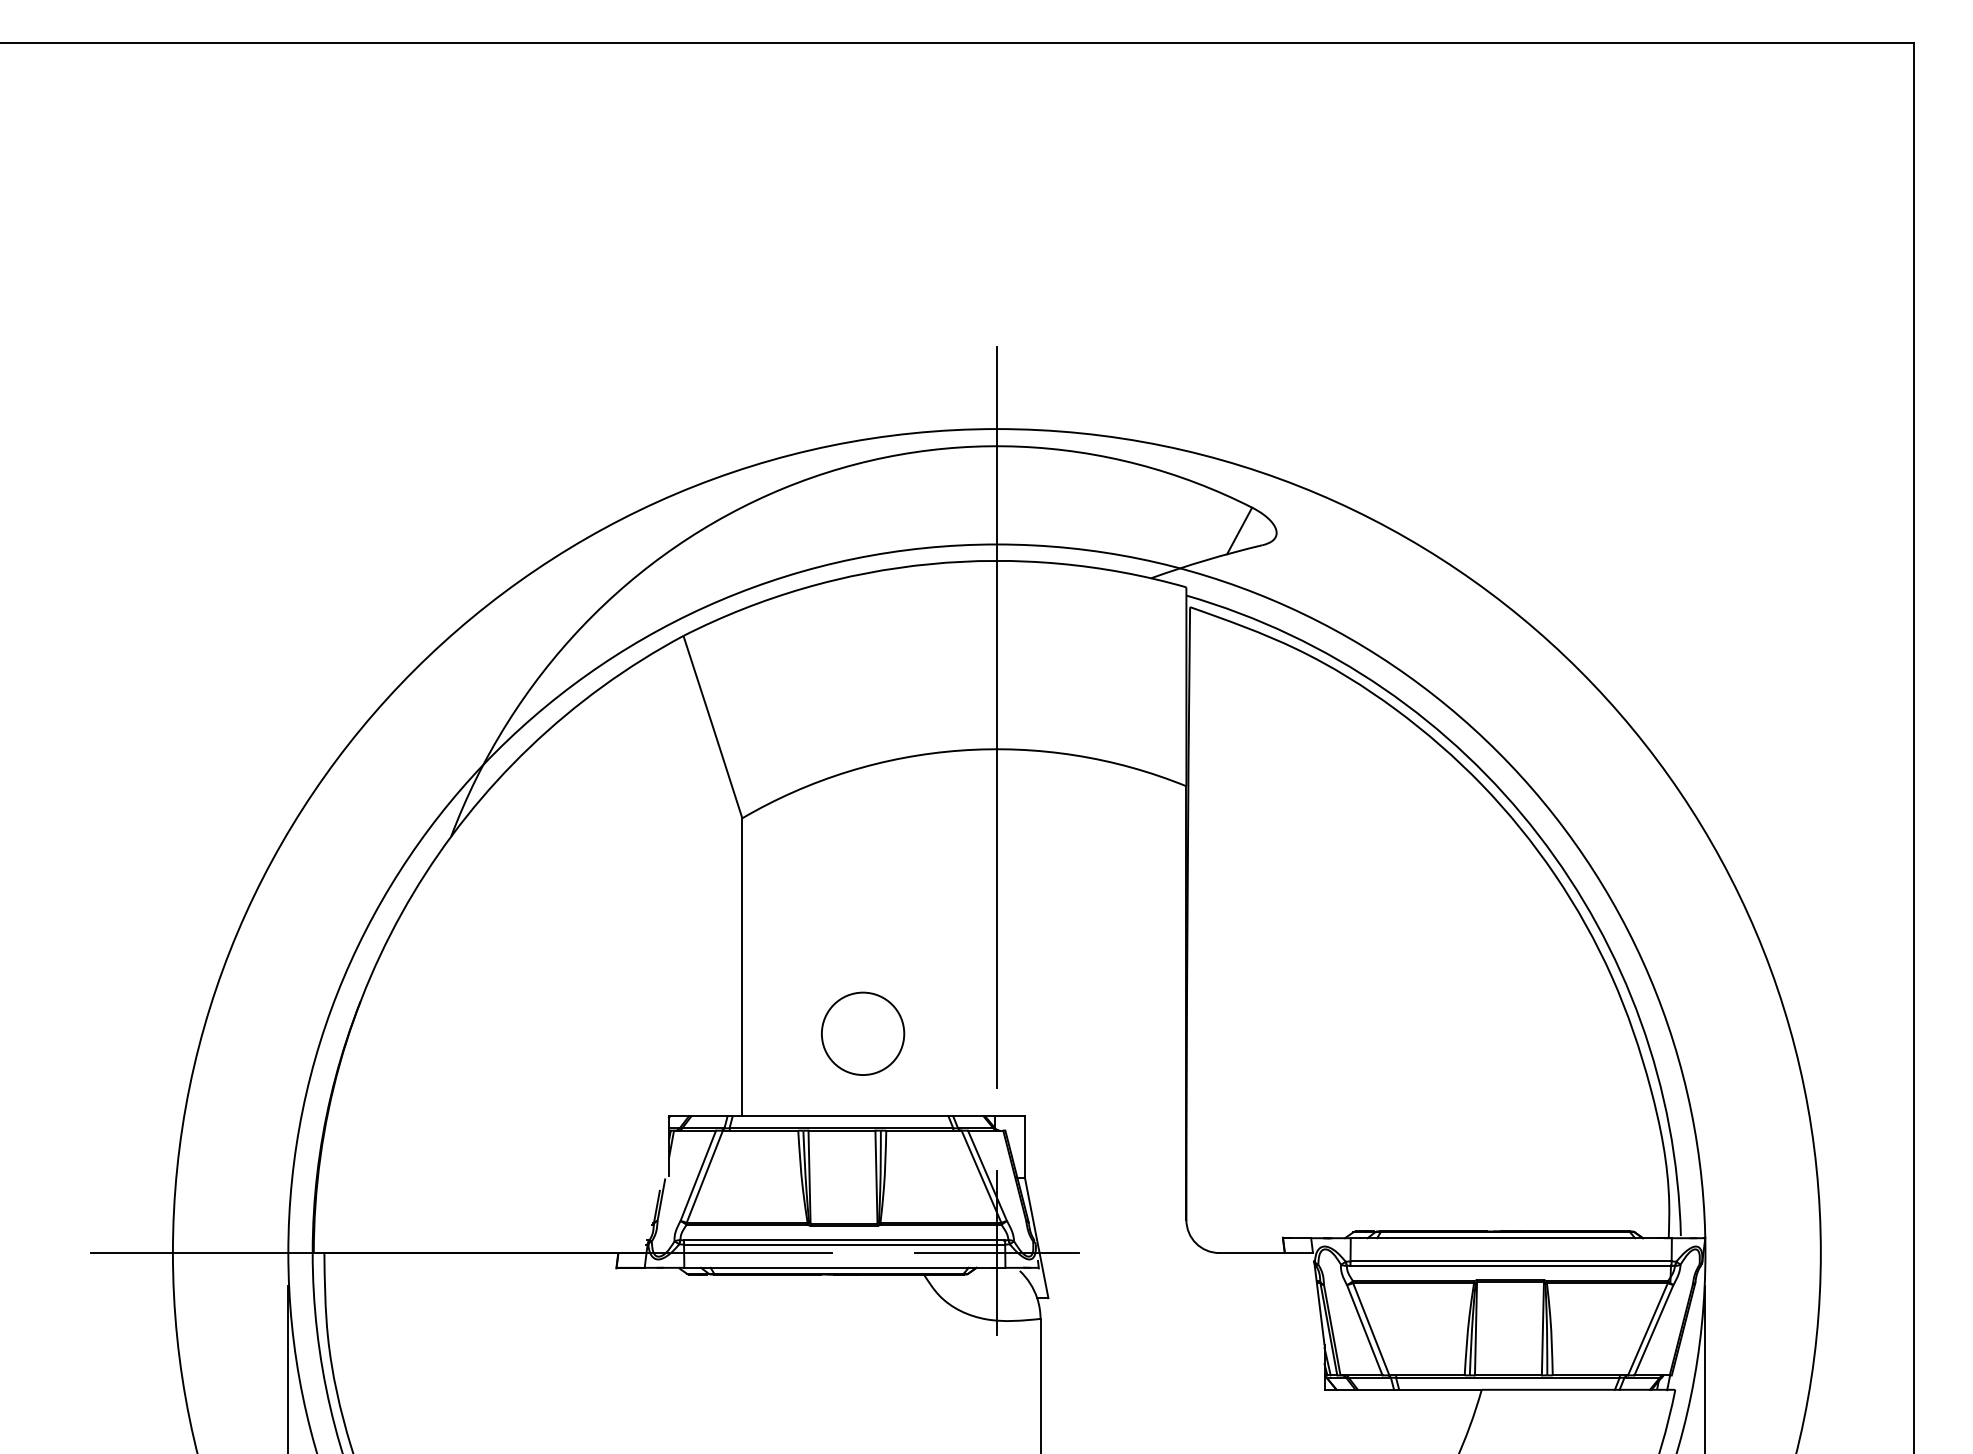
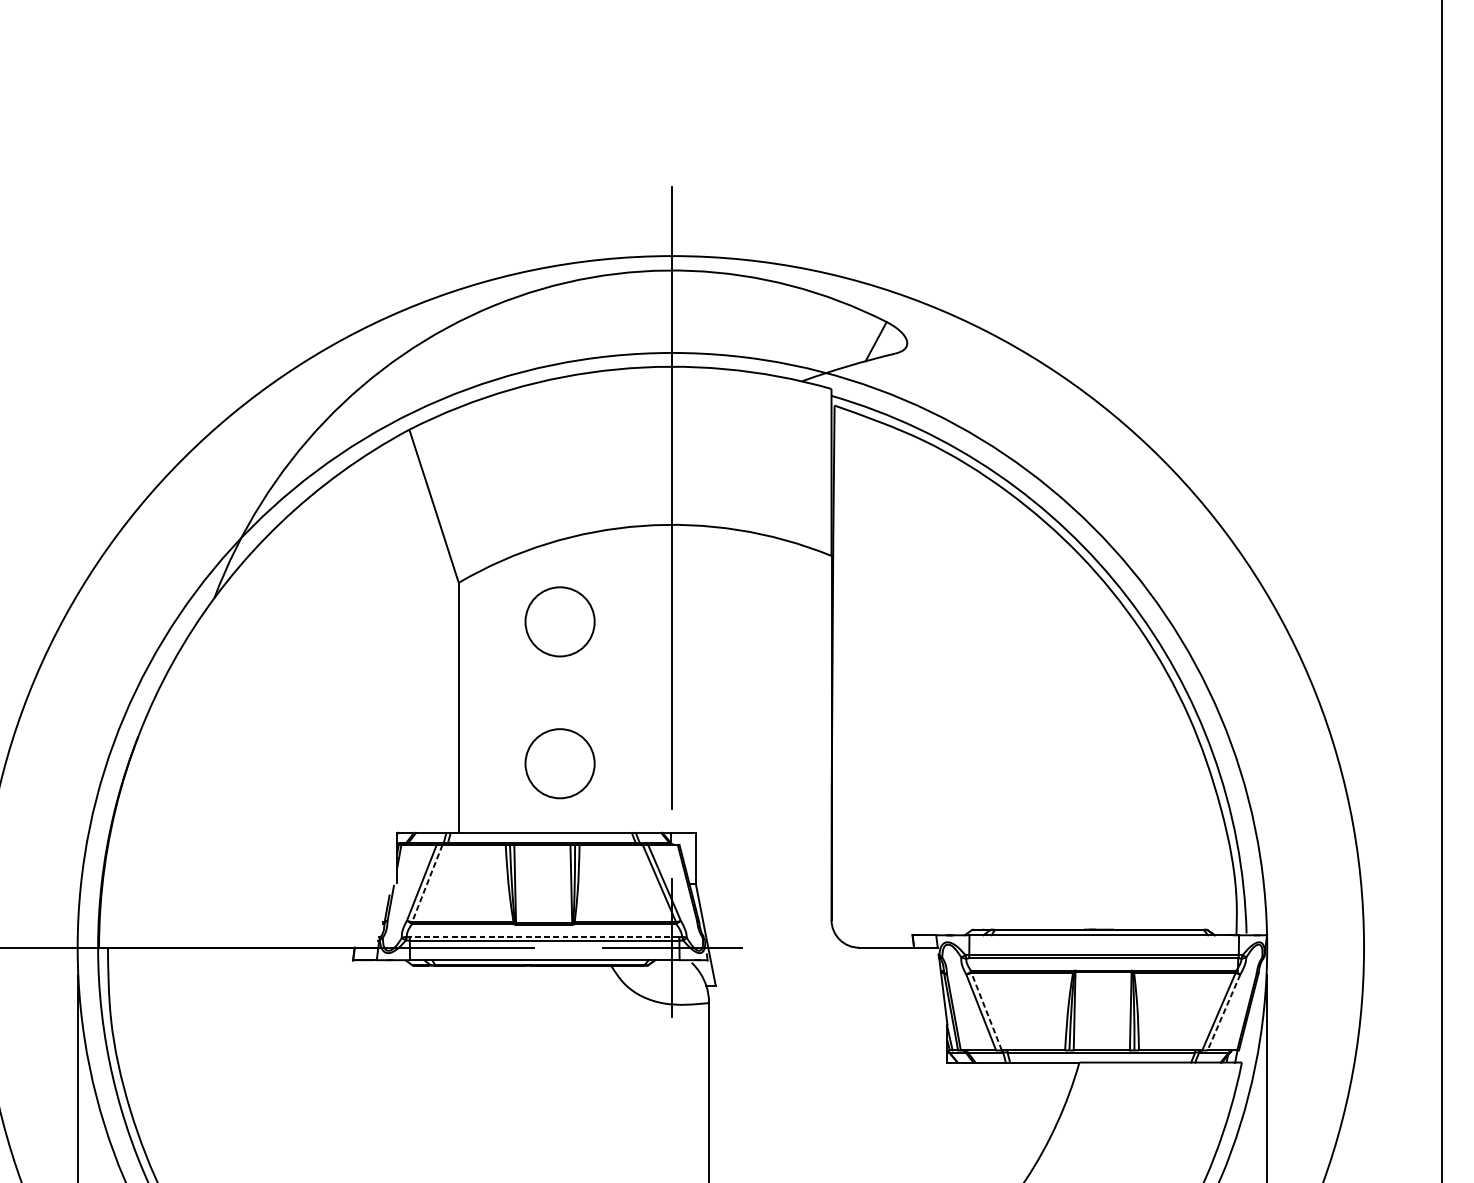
circle: (863, 864) -> (560, 621), added
line: (704, 1176) -> (427, 883), solid -> dashed
line: (844, 1240) -> (544, 937), solid -> dashed
line: (1371, 1329) -> (986, 1011), solid -> dashed
line: (1653, 1330) -> (1223, 1012), solid -> dashed

